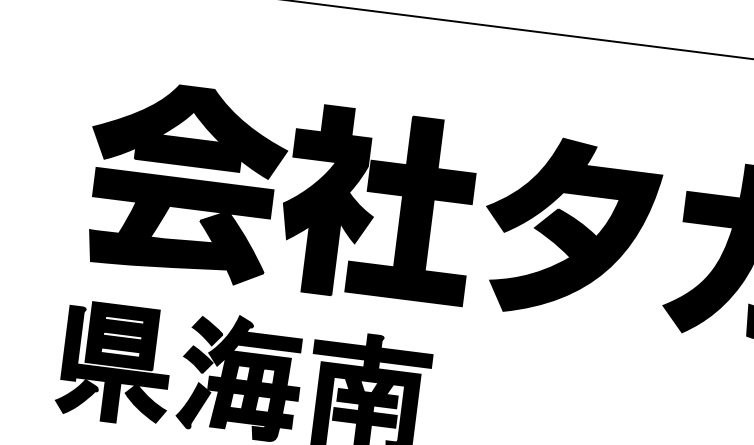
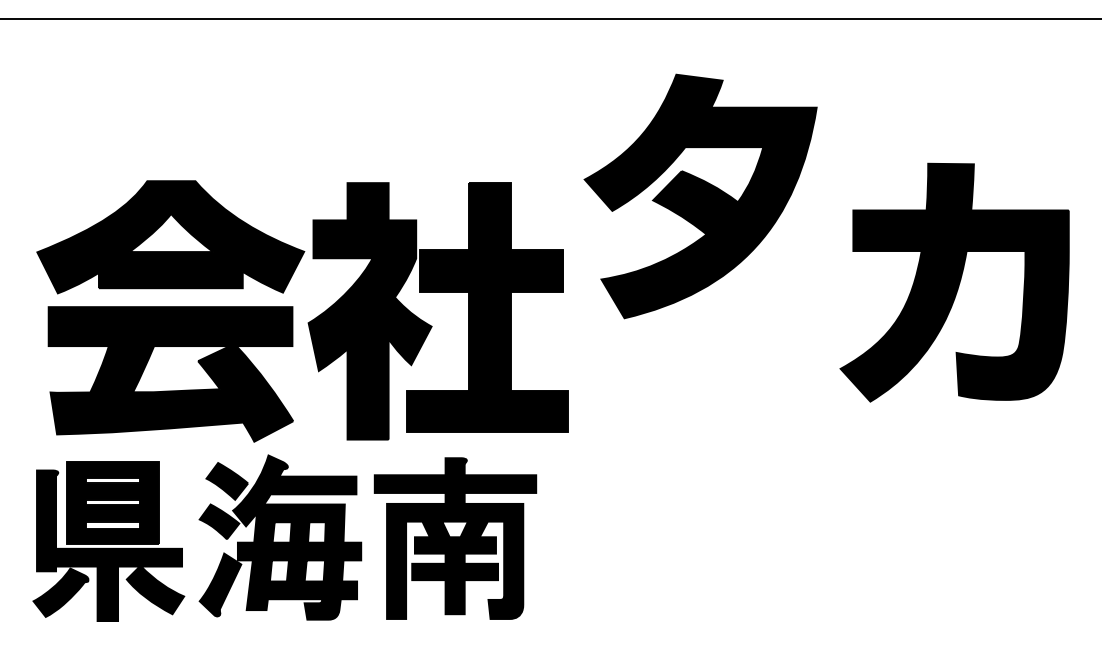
part: (273, 193) -> (293, 311), moved
part: (569, 229) -> (700, 196), moved

